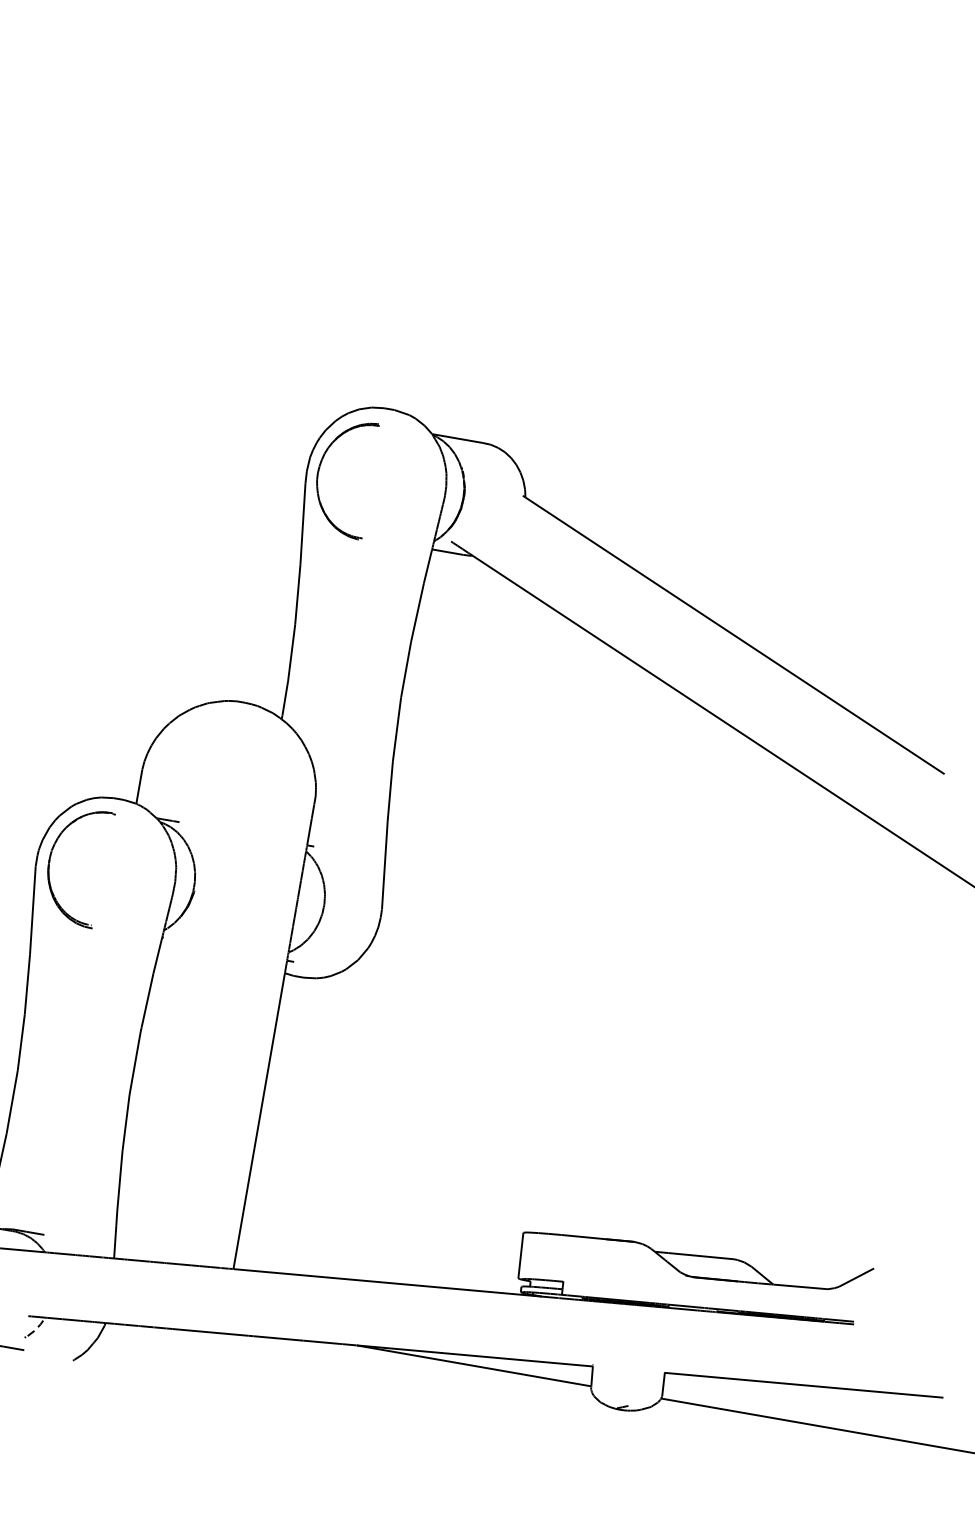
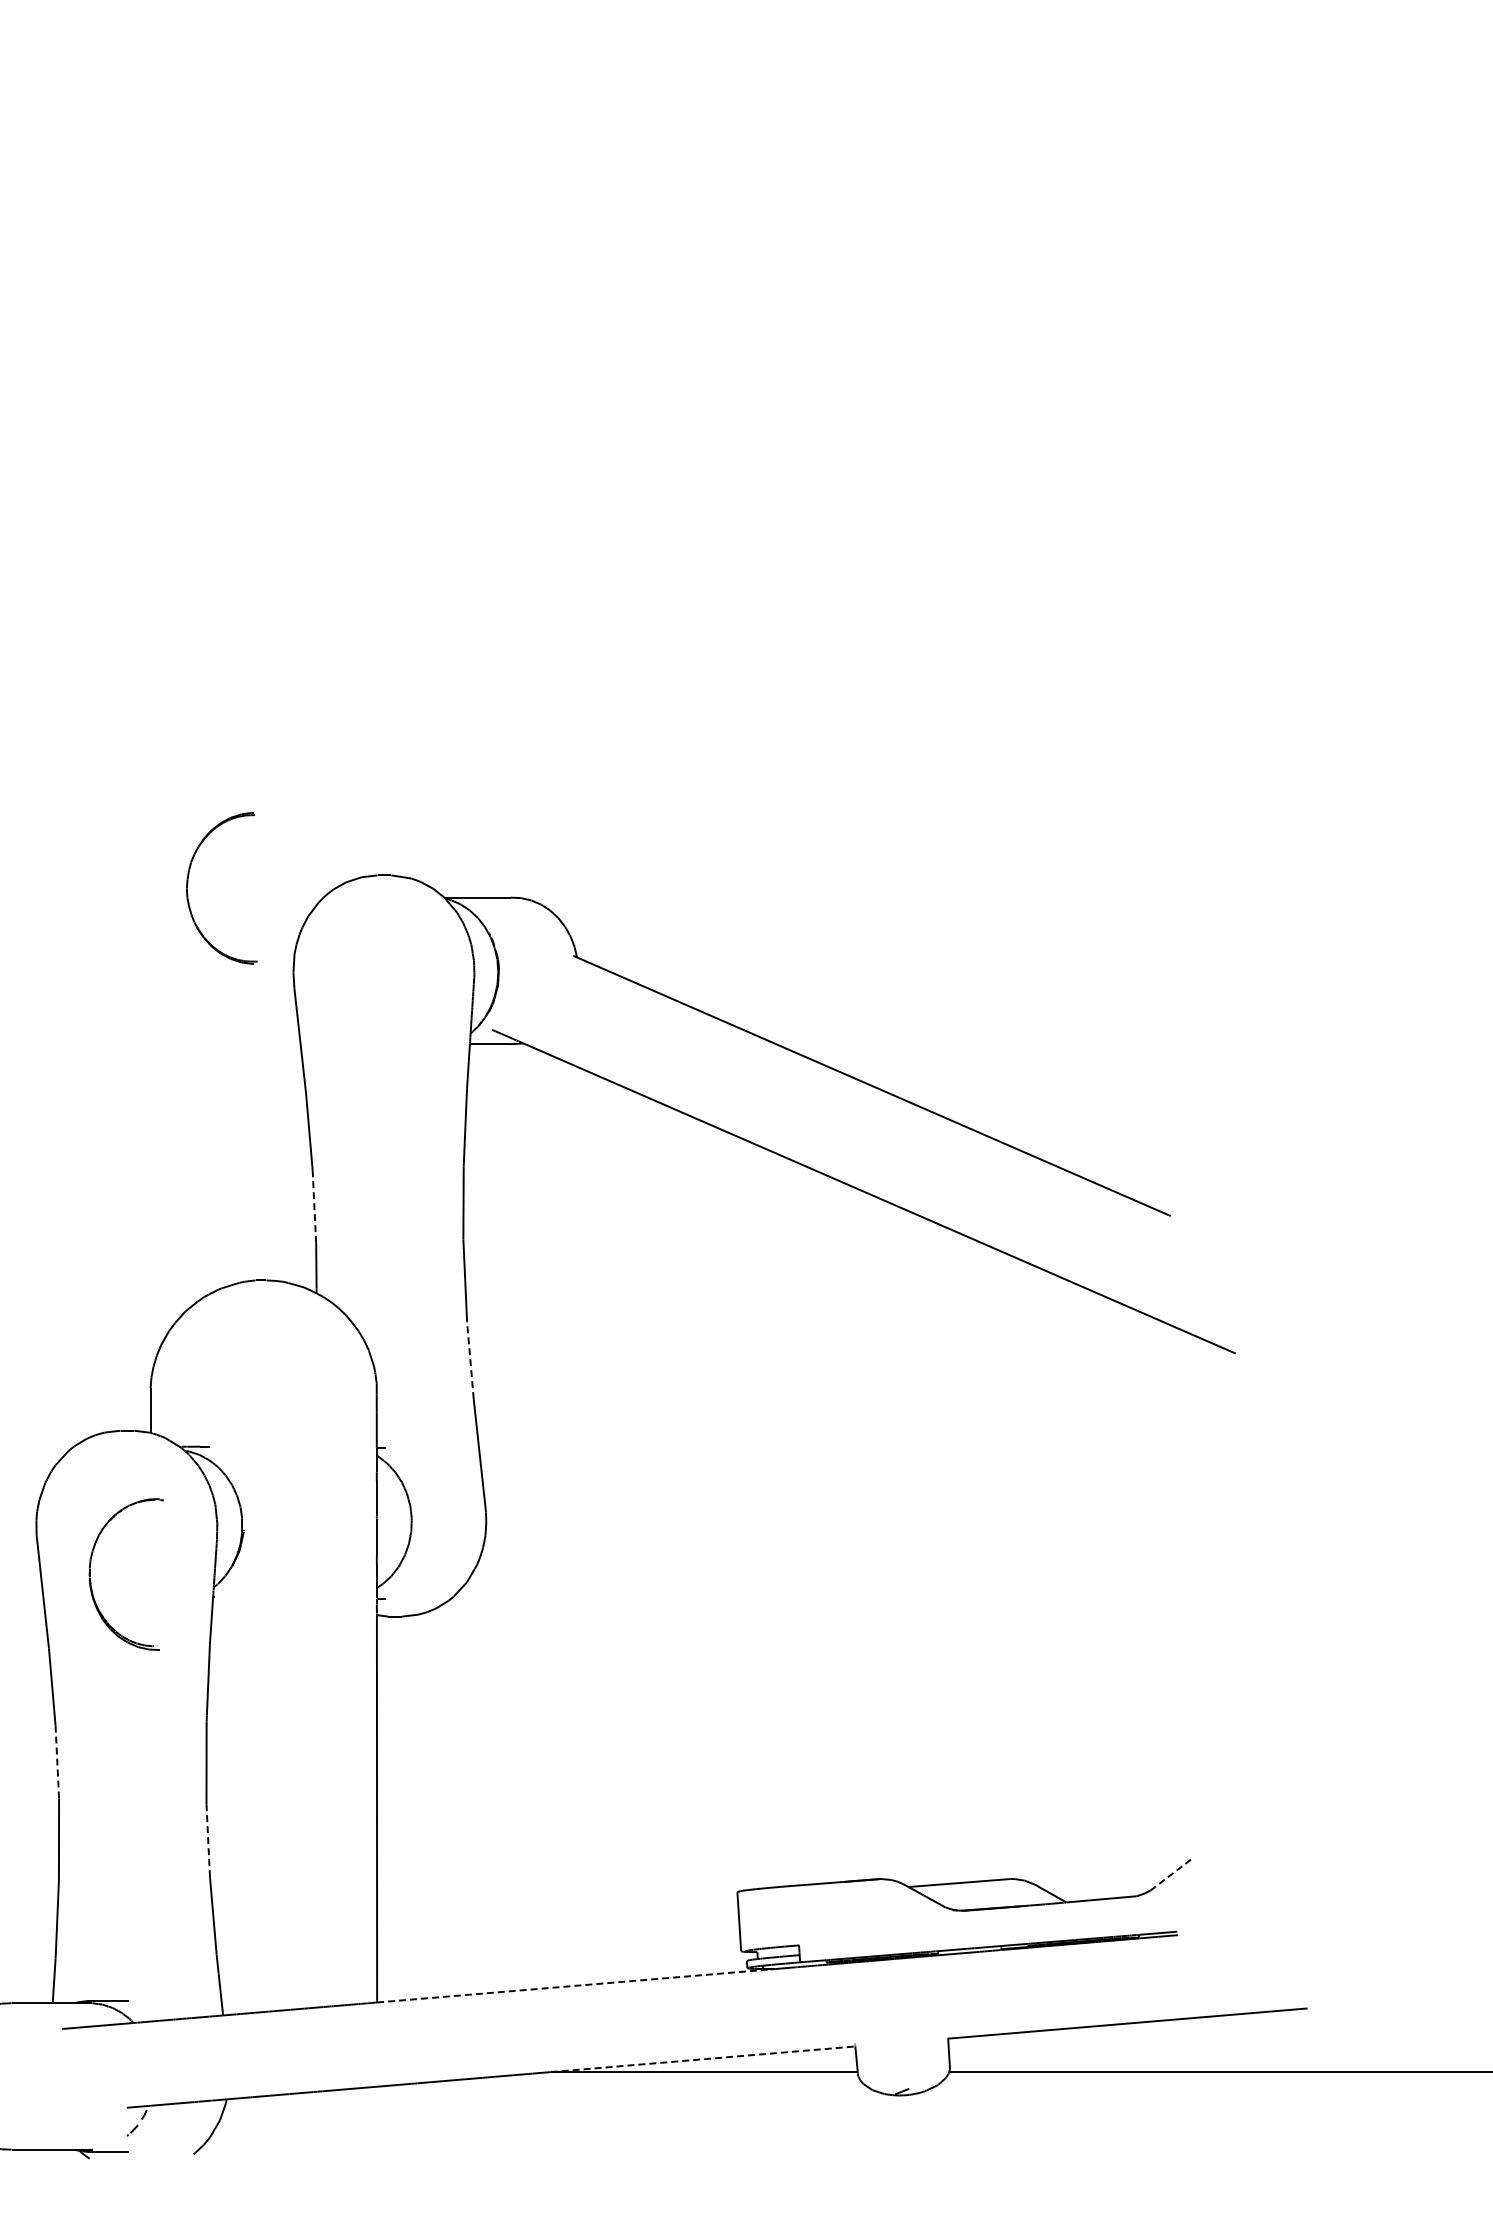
part: (319, 470) -> (188, 884), moved
line: (291, 653) -> (314, 1207), solid -> dashed
line: (390, 791) -> (470, 1360), solid -> dashed
part: (49, 867) -> (91, 1581), moved
line: (21, 1043) -> (57, 1762), solid -> dashed
line: (126, 1123) -> (208, 1841), solid -> dashed
line: (856, 1277) -> (1170, 1875), solid -> dashed
line: (385, 1282) -> (573, 1985), solid -> dashed
line: (475, 1356) -> (703, 2059), solid -> dashed

